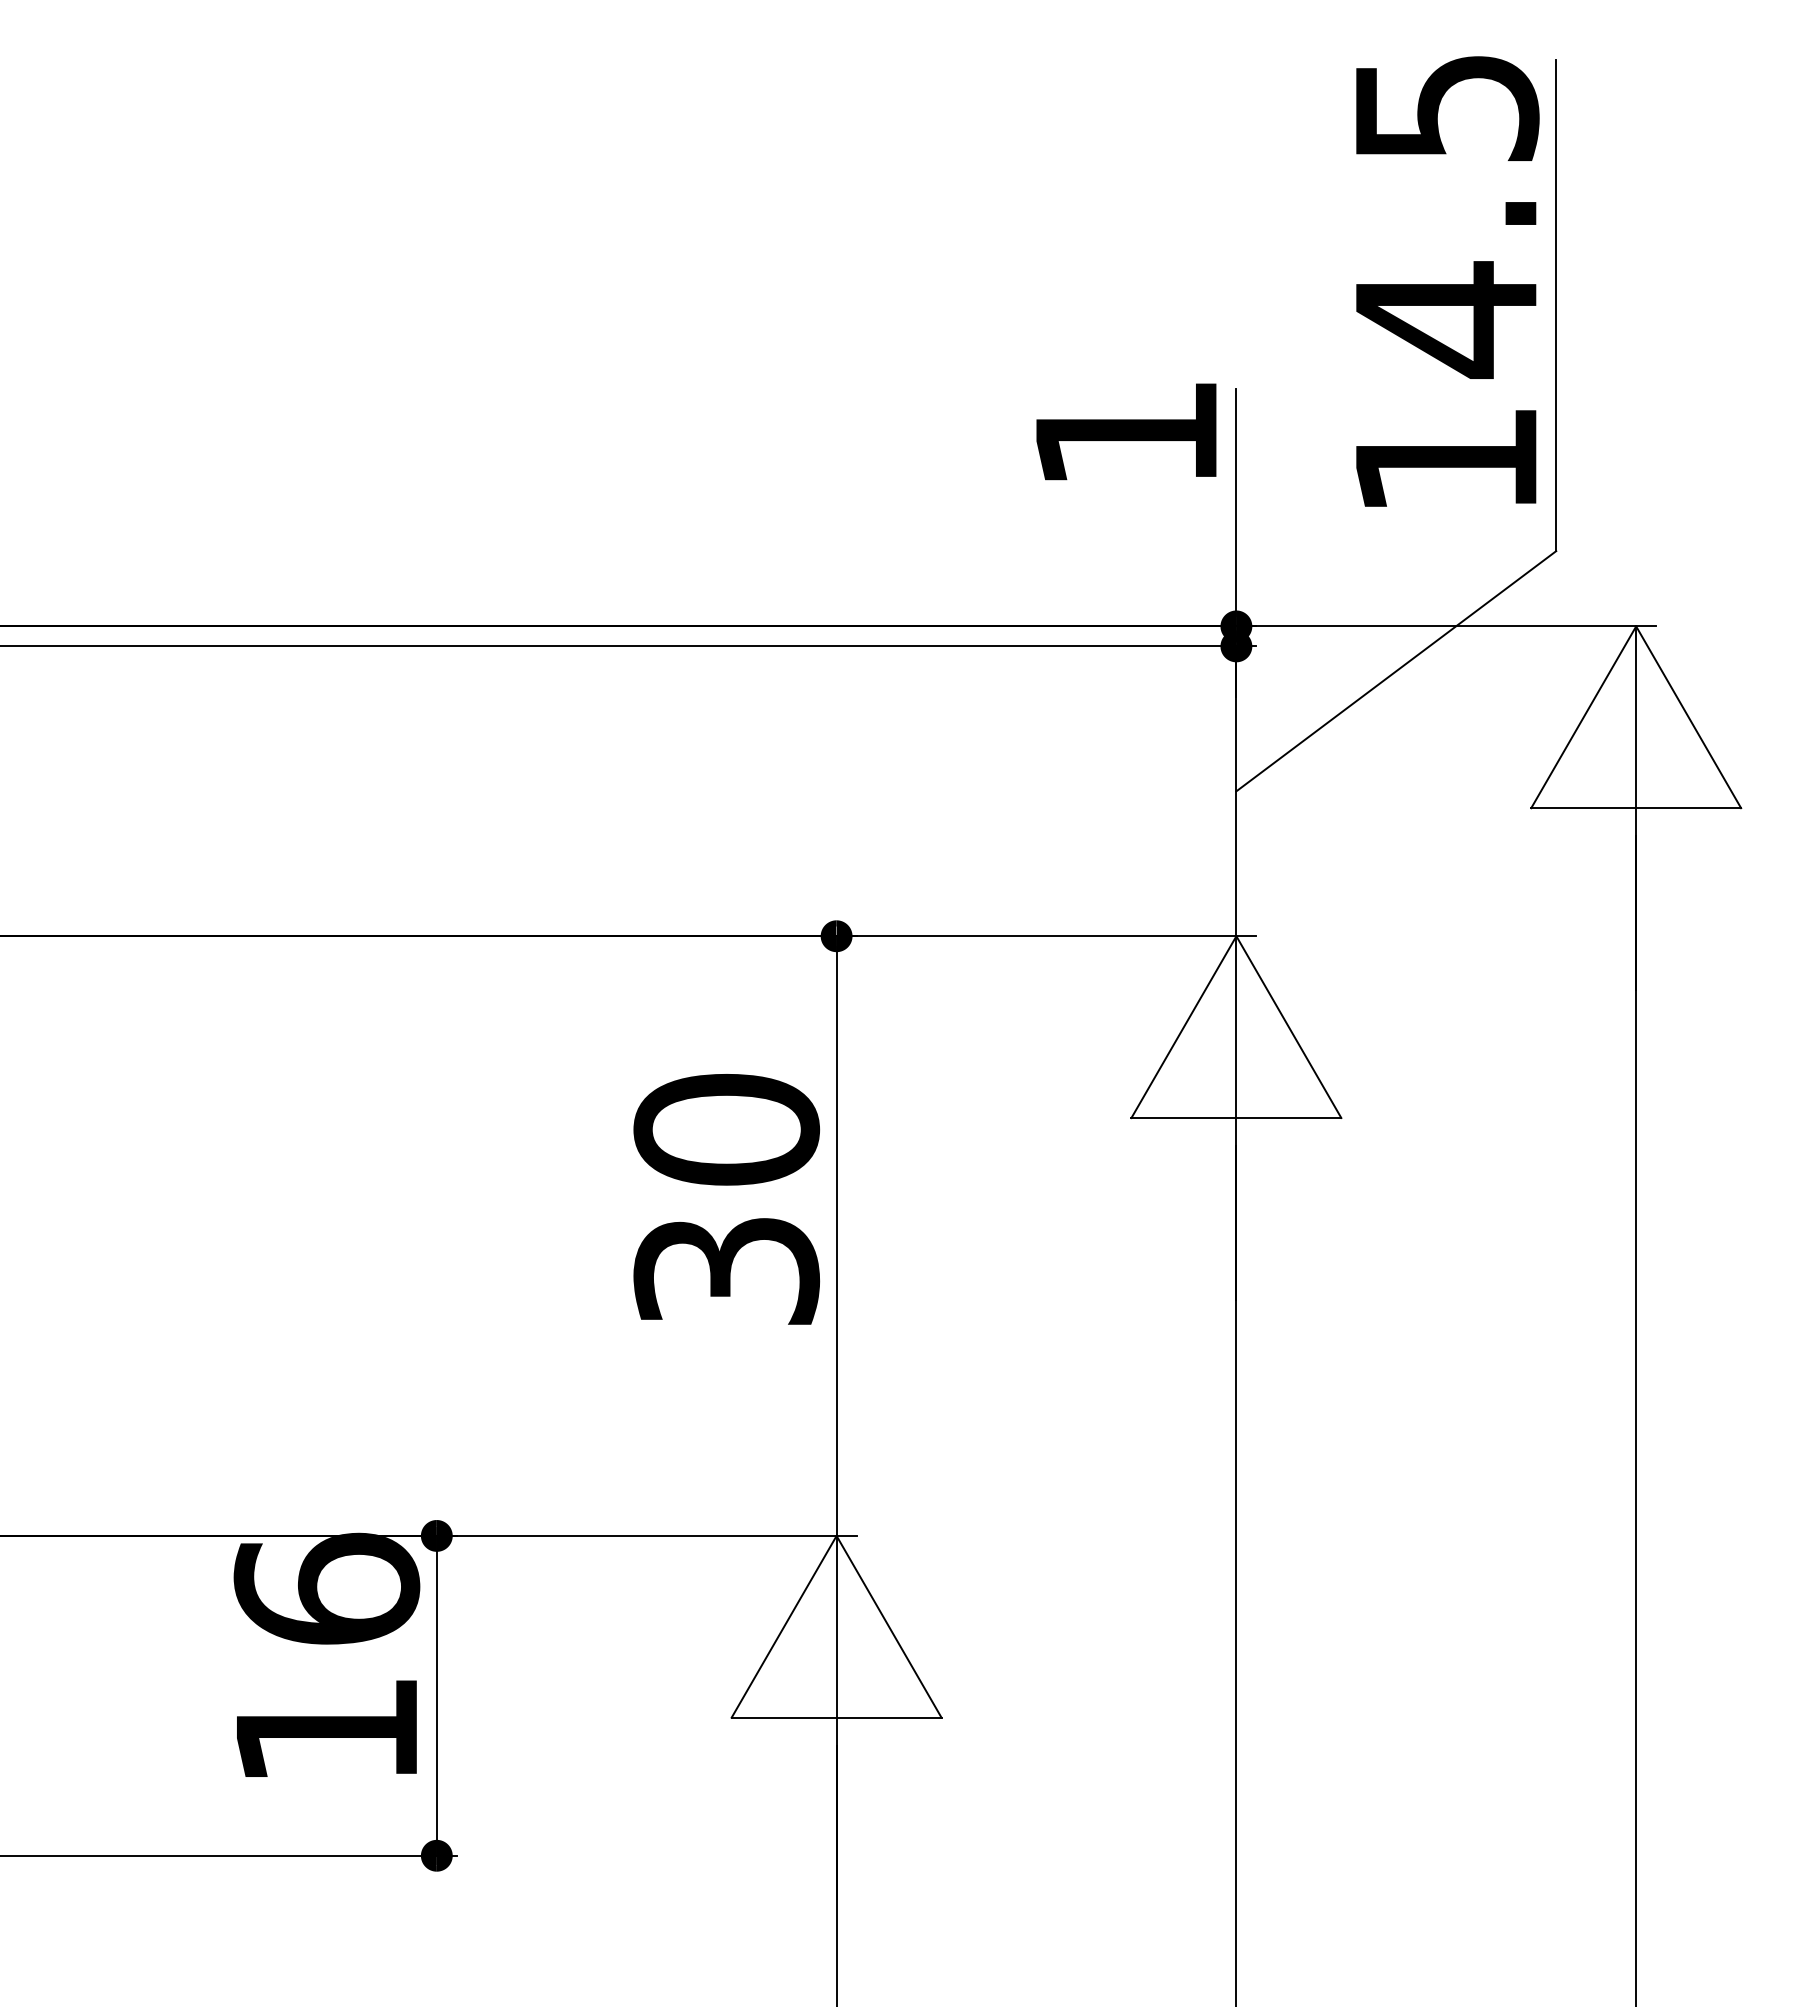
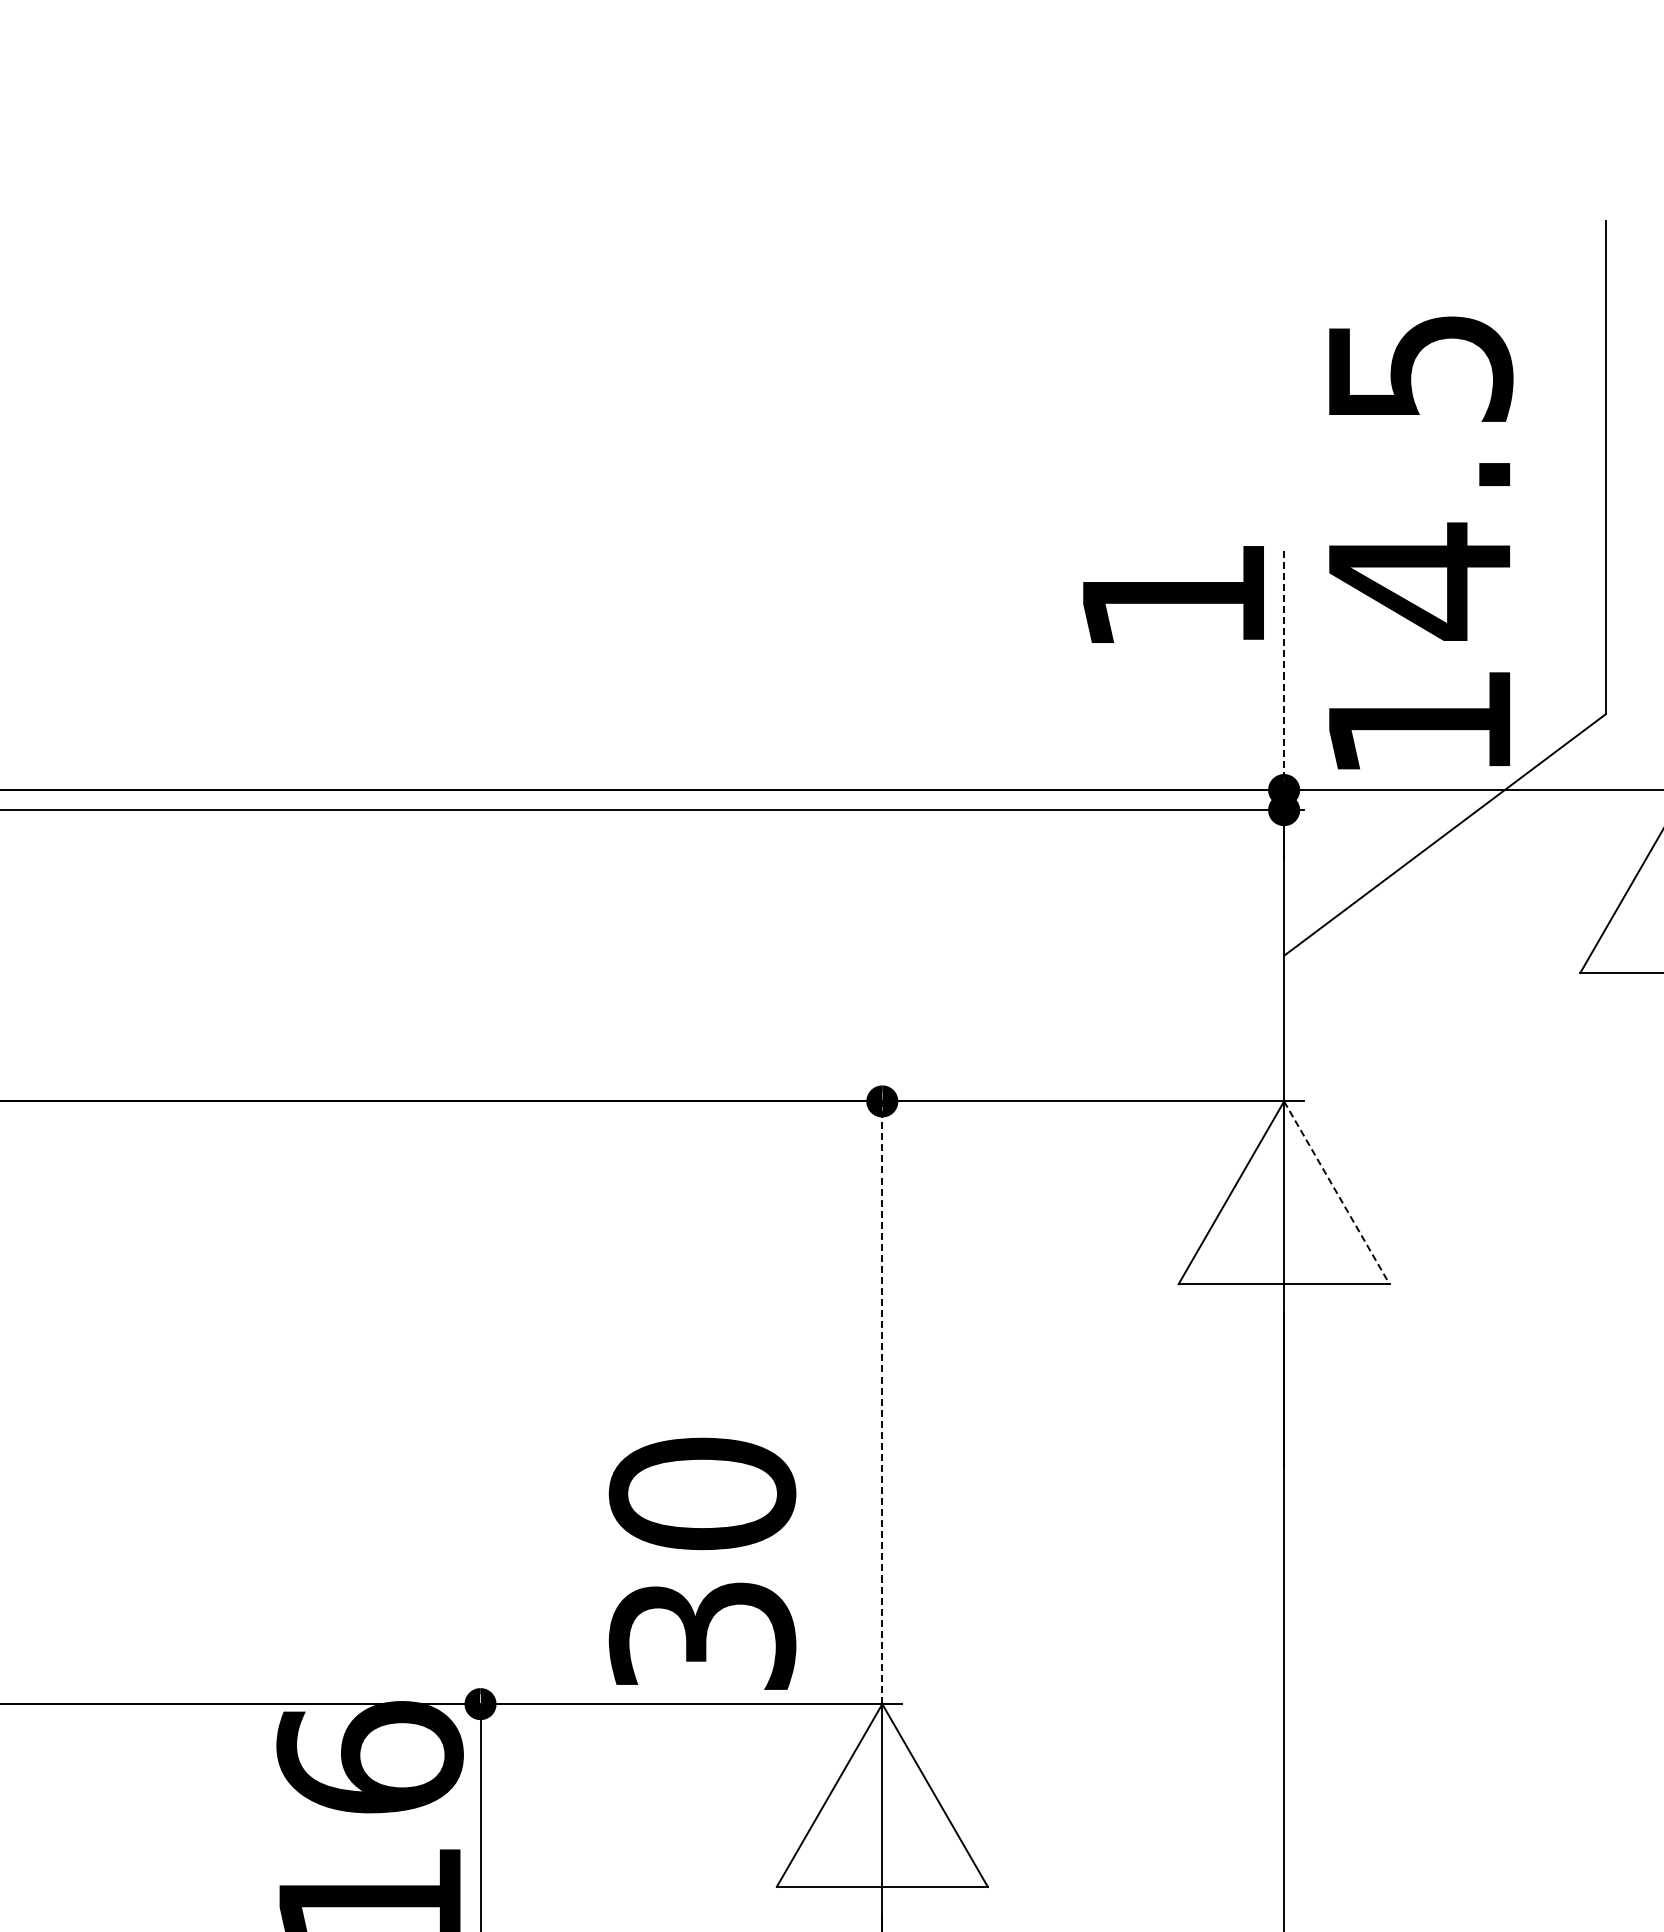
text: (1447, 281) -> (1420, 542), moved
line: (1236, 507) -> (1284, 670), solid -> dashed
line: (1288, 1027) -> (1336, 1193), solid -> dashed
text: (726, 1199) -> (702, 1563), moved
line: (836, 1236) -> (882, 1403), solid -> dashed

